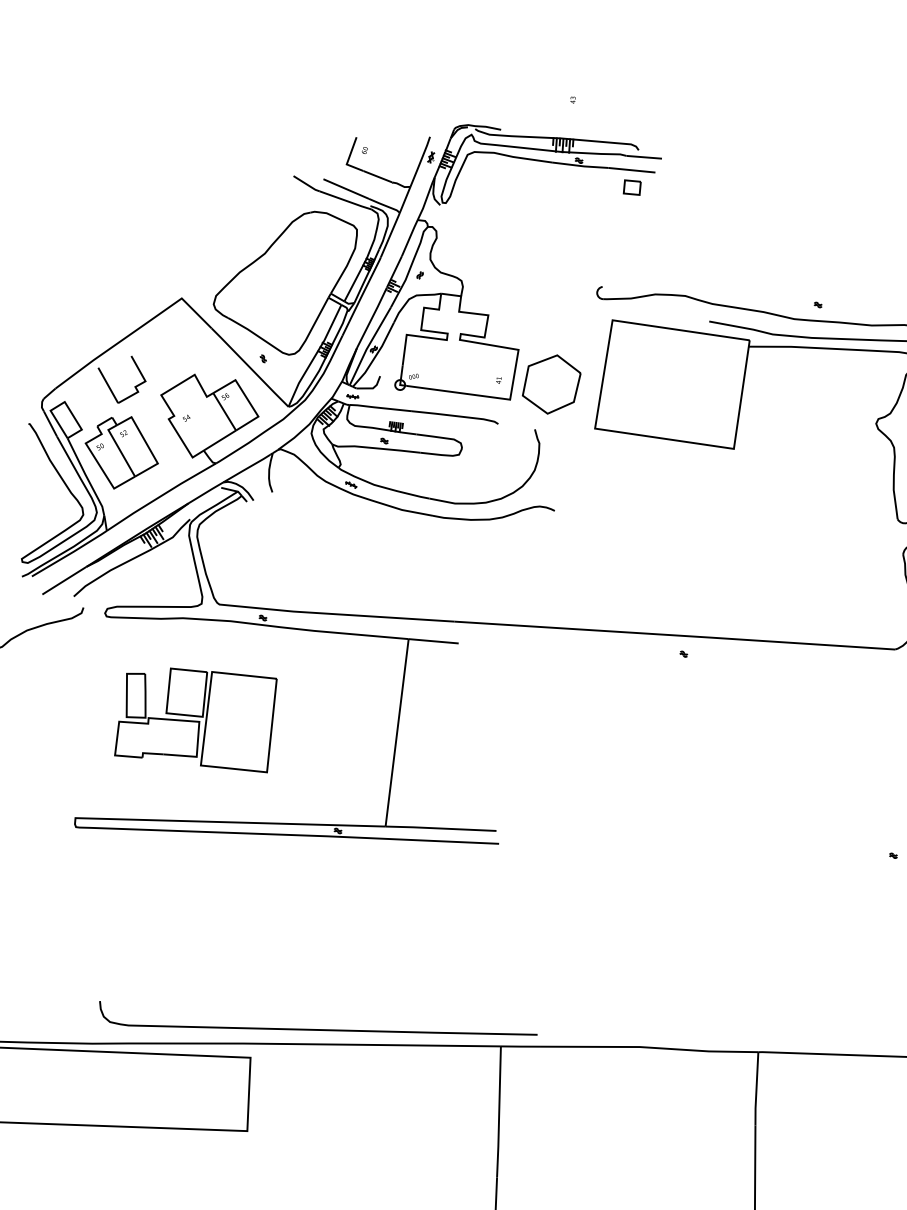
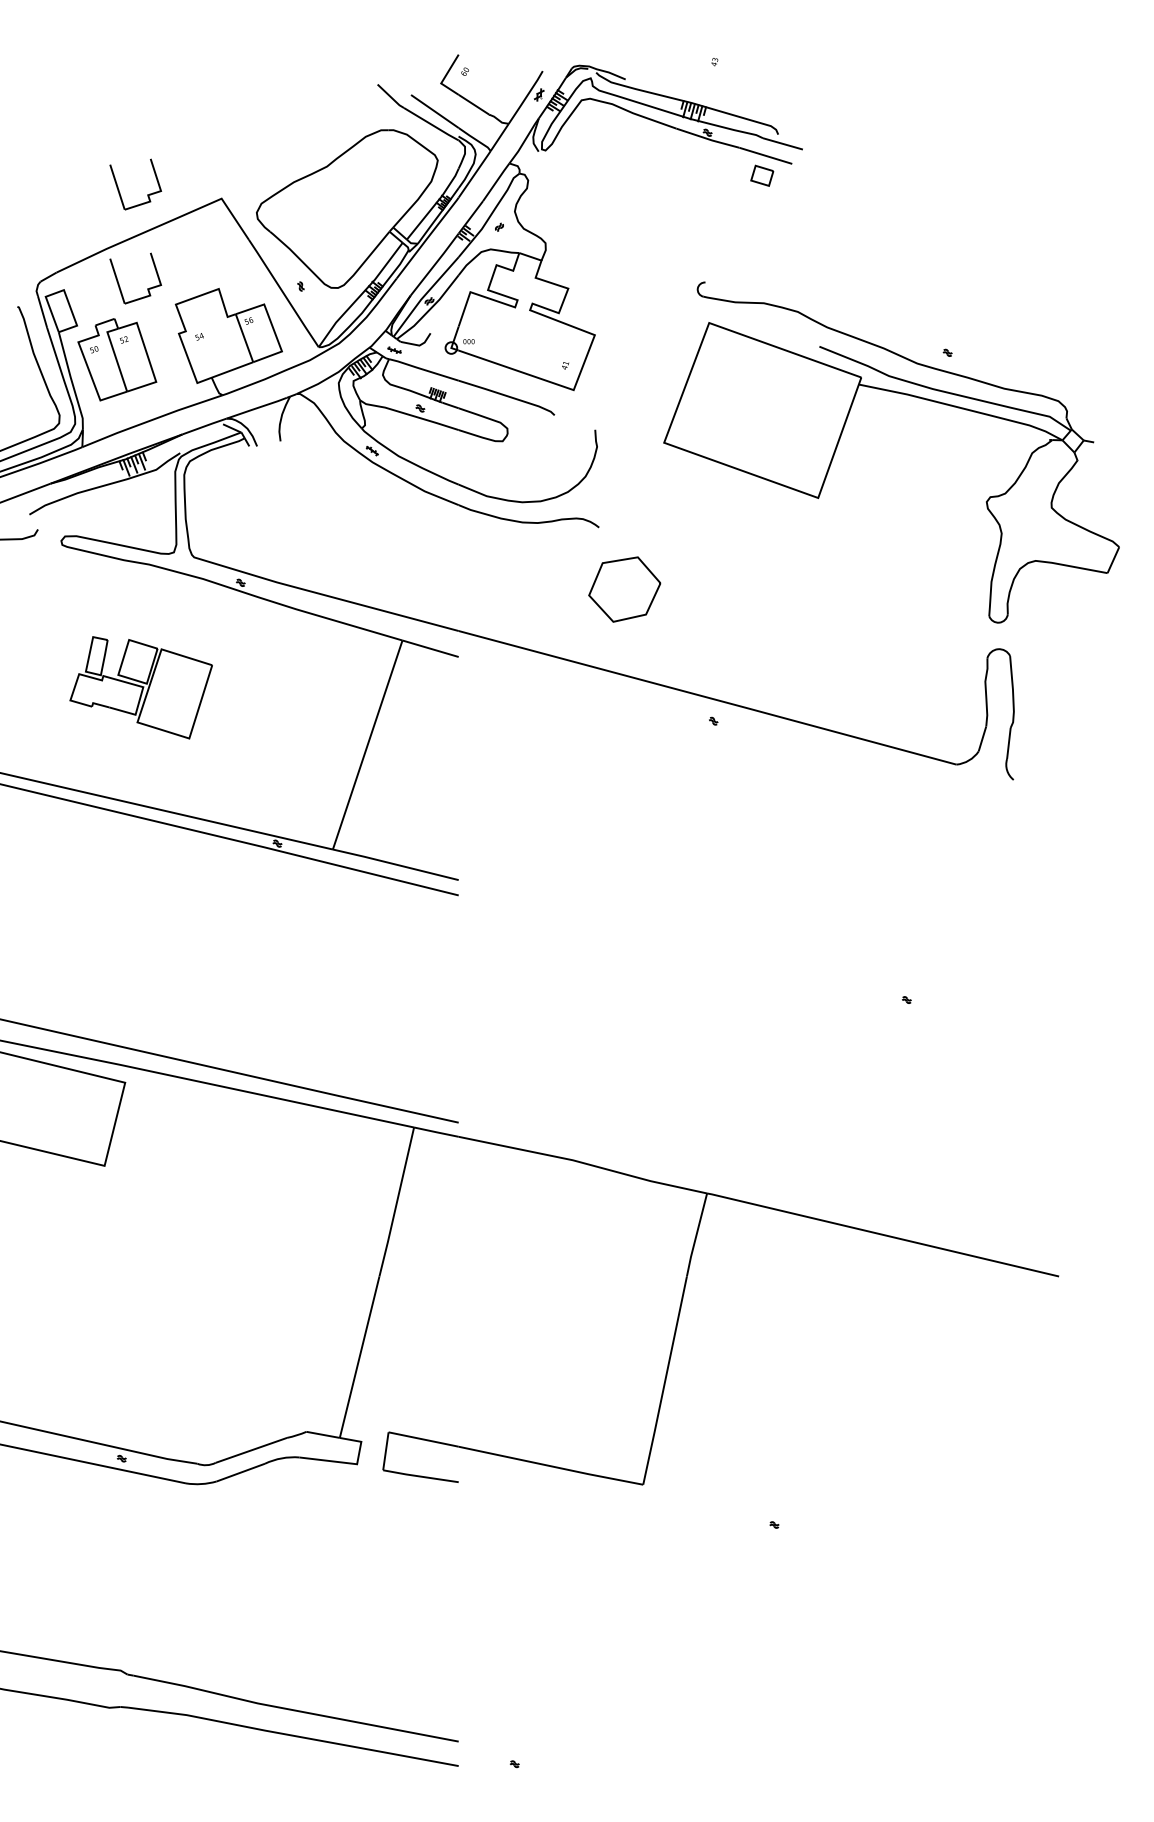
part: (118, 307) -> (147, 194), added
part: (551, 384) -> (624, 589), moved
part: (197, 722) -> (141, 687), size x0.7

